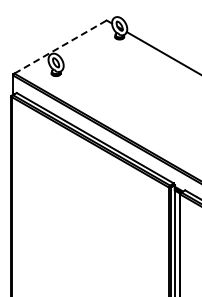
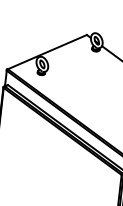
line: (61, 46) -> (48, 51), dashed -> solid

